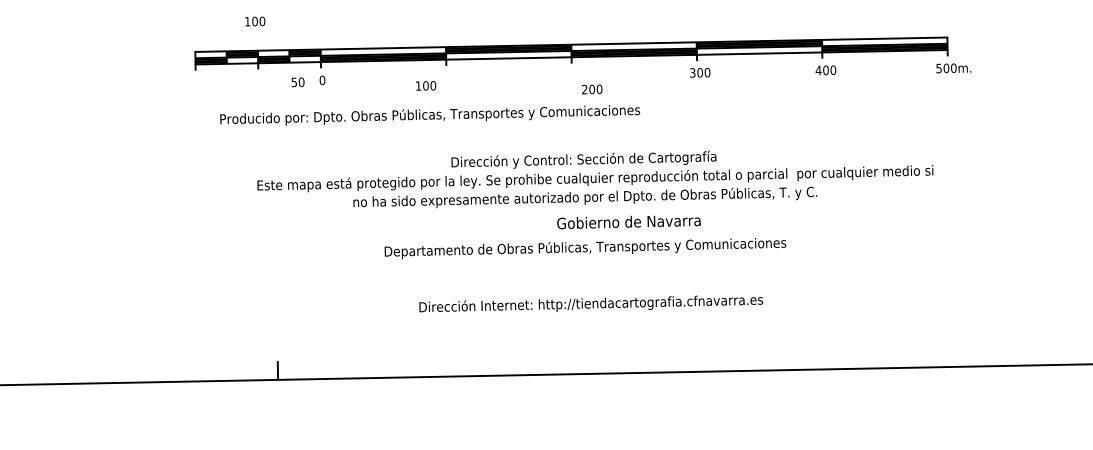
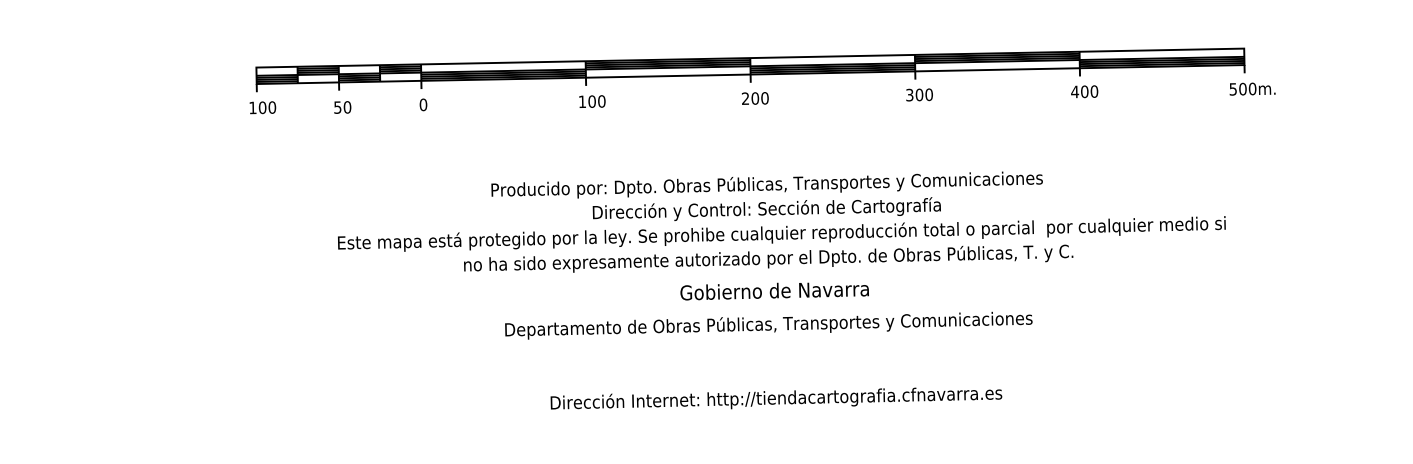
text: (255, 21) -> (263, 107), moved
text: (297, 82) -> (342, 107), moved
text: (426, 85) -> (592, 101), moved
text: (592, 89) -> (755, 98), moved
text: (430, 115) -> (767, 185), moved
text: (628, 222) -> (774, 291), moved

